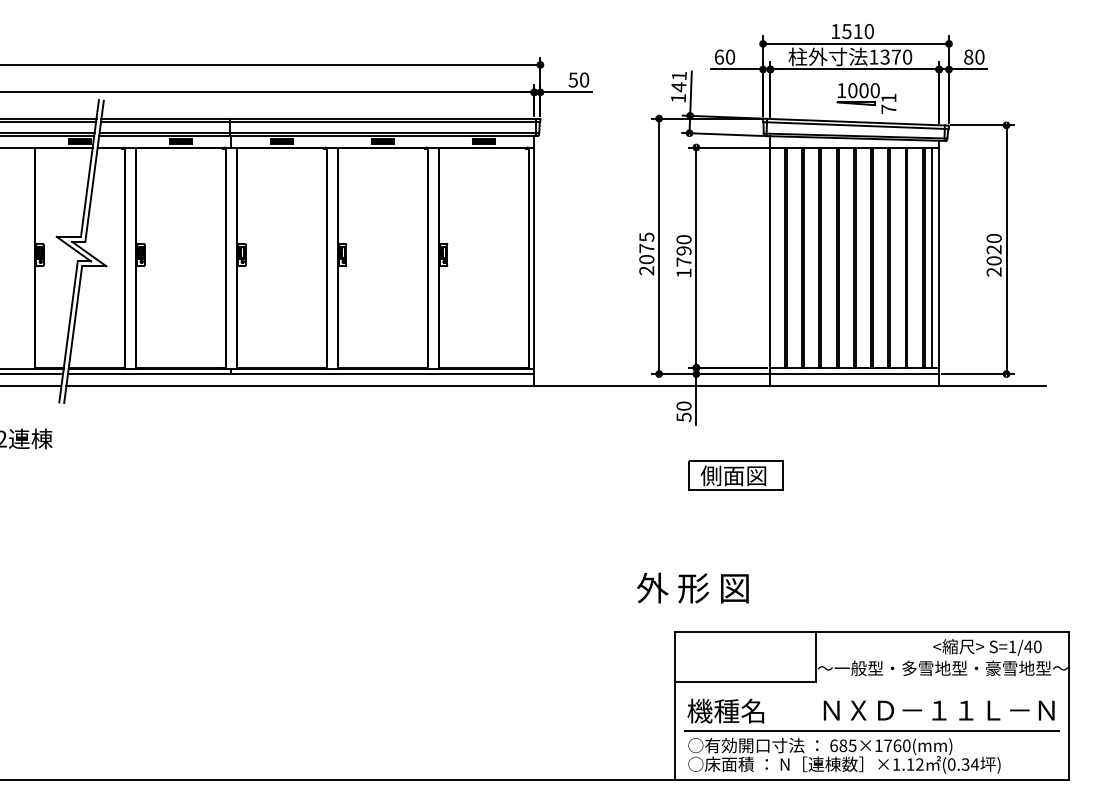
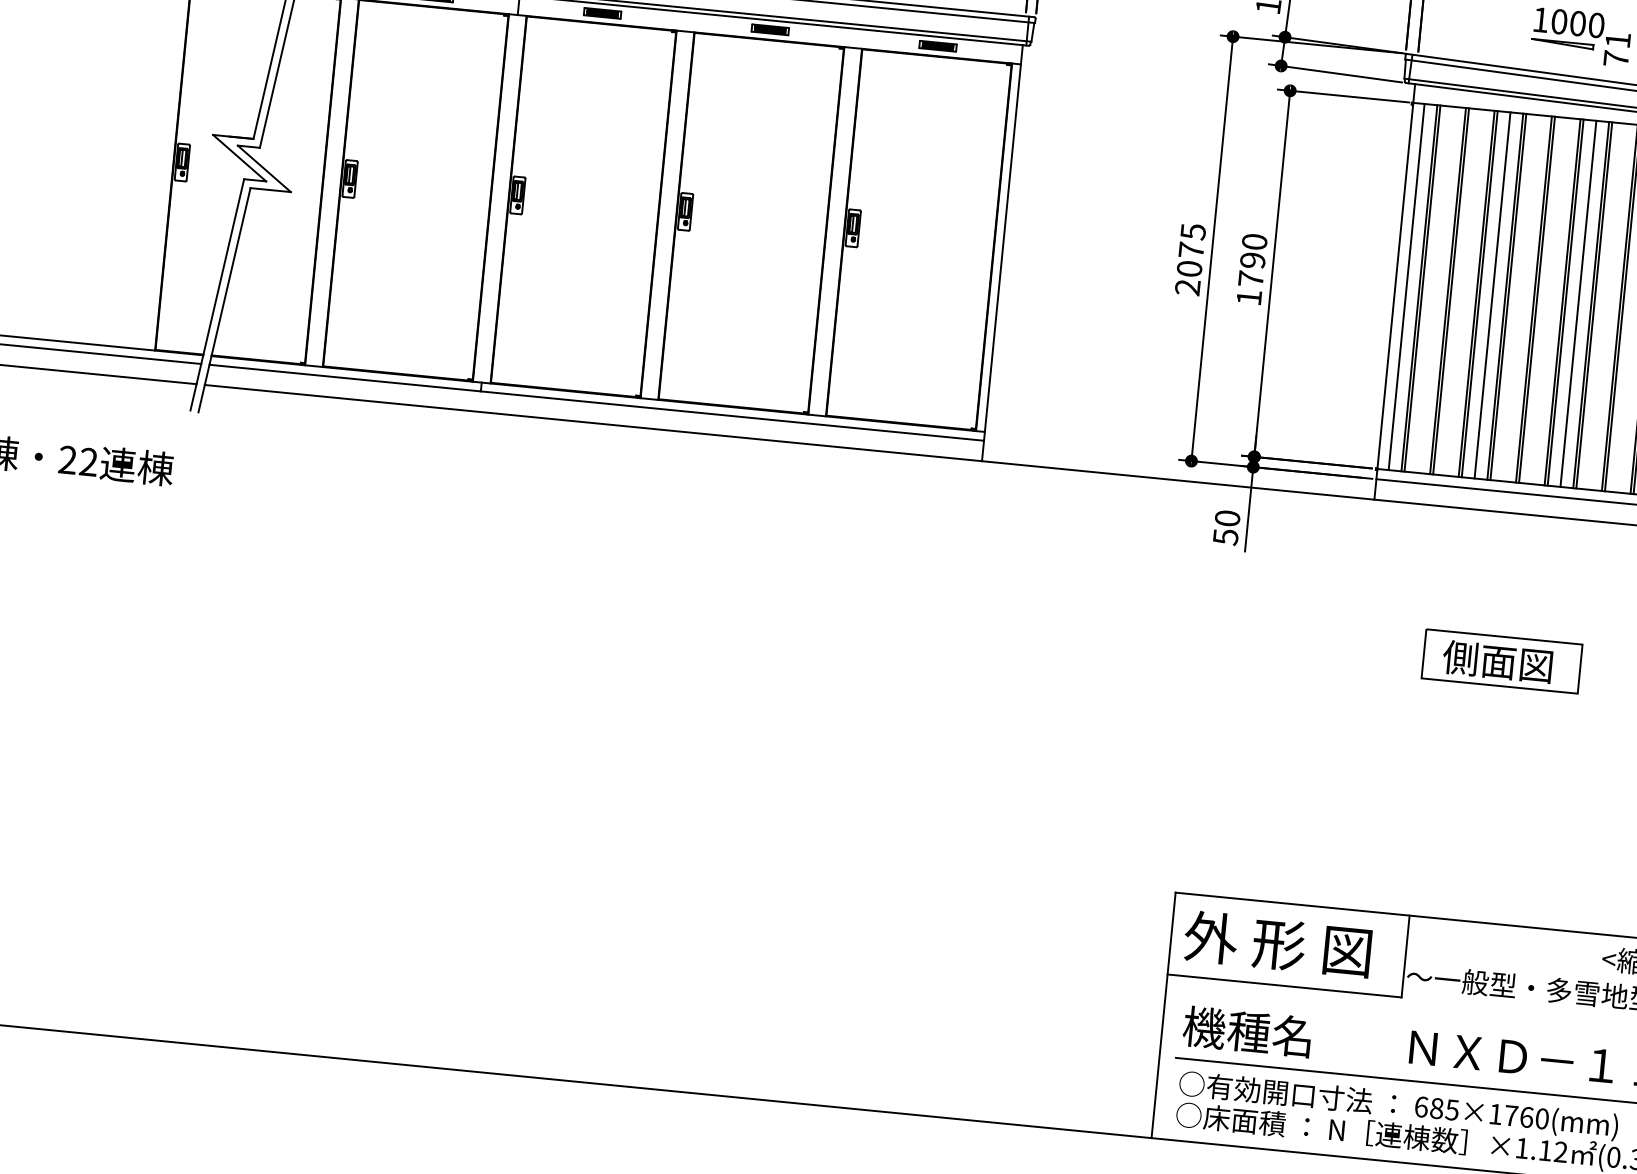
line: (777, 257) -> (1407, 286), added
line: (828, 257) -> (1491, 295), added
line: (880, 257) -> (1578, 303), added
part: (735, 475) -> (1501, 661), moved
text: (692, 587) -> (1277, 943), moved

